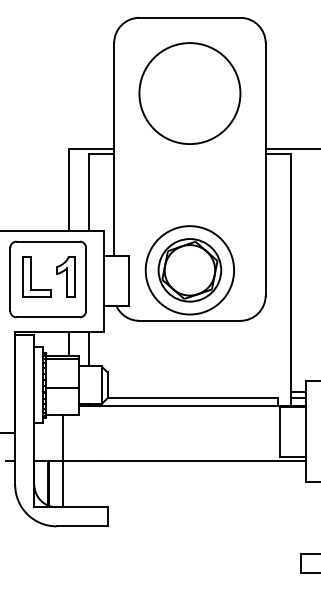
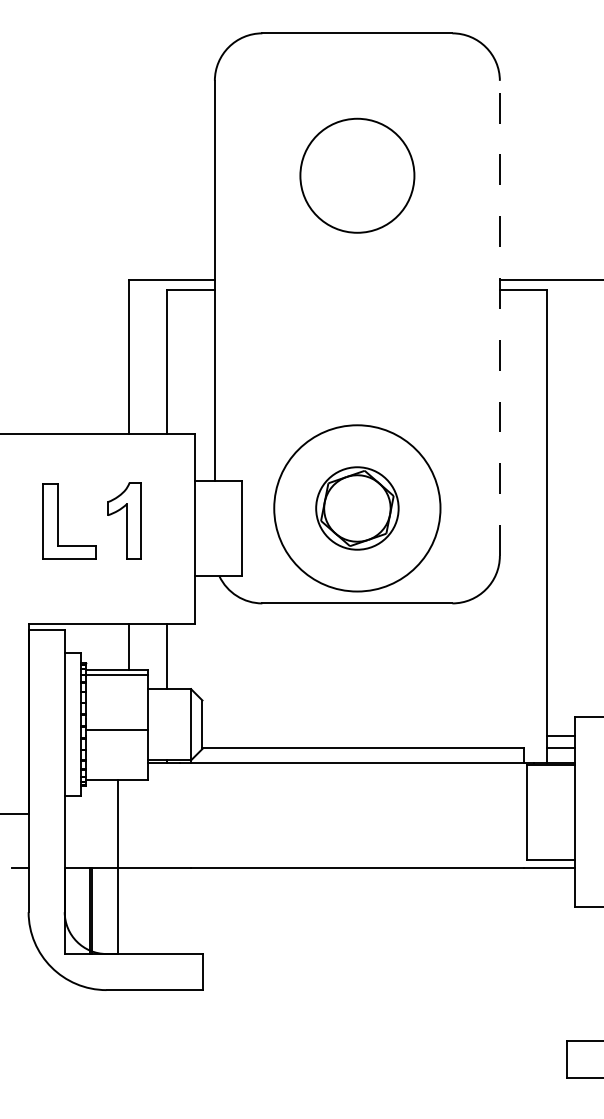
circle: (189, 93) -> (356, 175), size x0.6
line: (265, 168) -> (499, 316), solid -> dashed
part: (189, 270) -> (356, 508), size x0.7
part: (47, 279) -> (89, 525), removed

